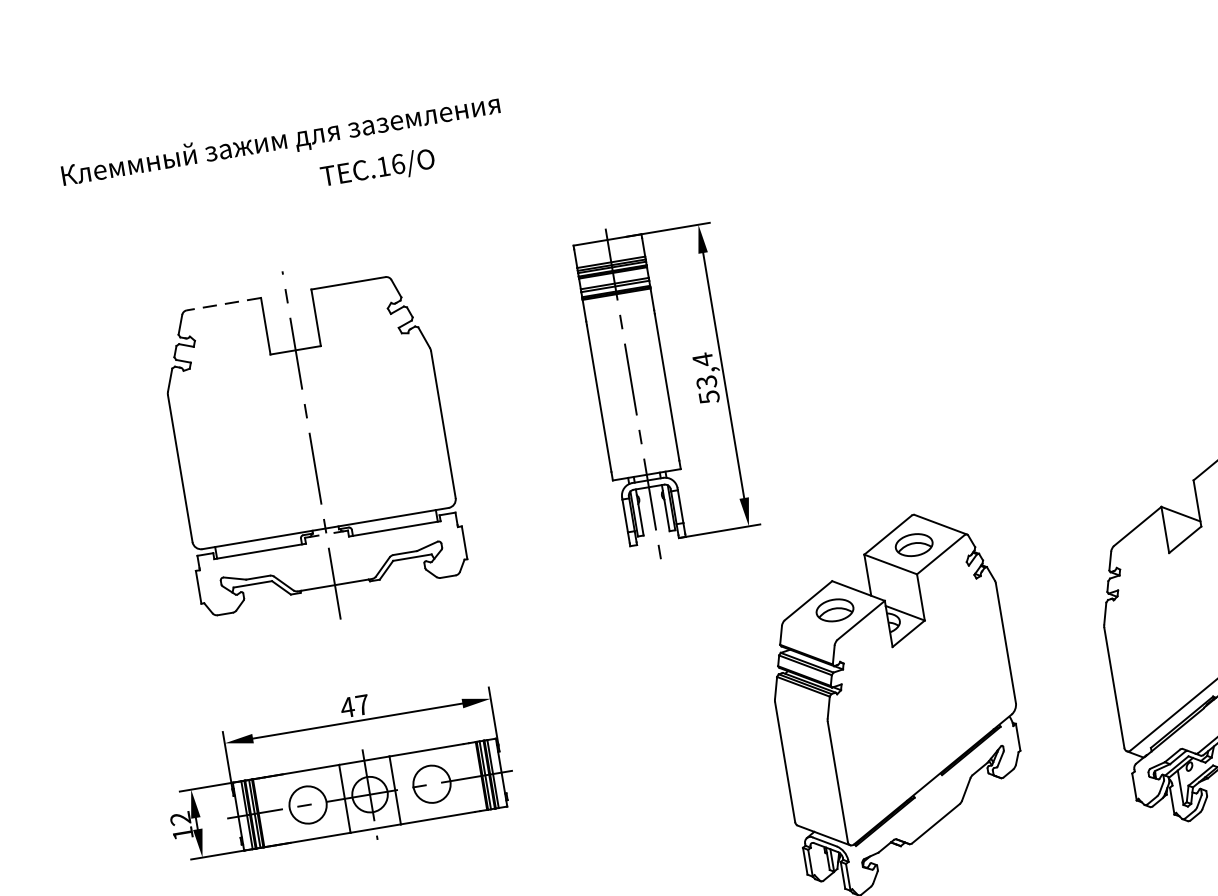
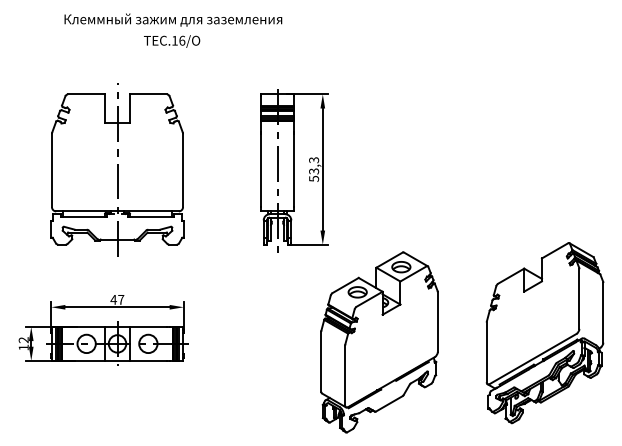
text: (281, 139) -> (173, 19), moved
line: (223, 304) -> (86, 94), dashed -> solid
text: (703, 360) -> (314, 160), 53,4 -> 53,3

